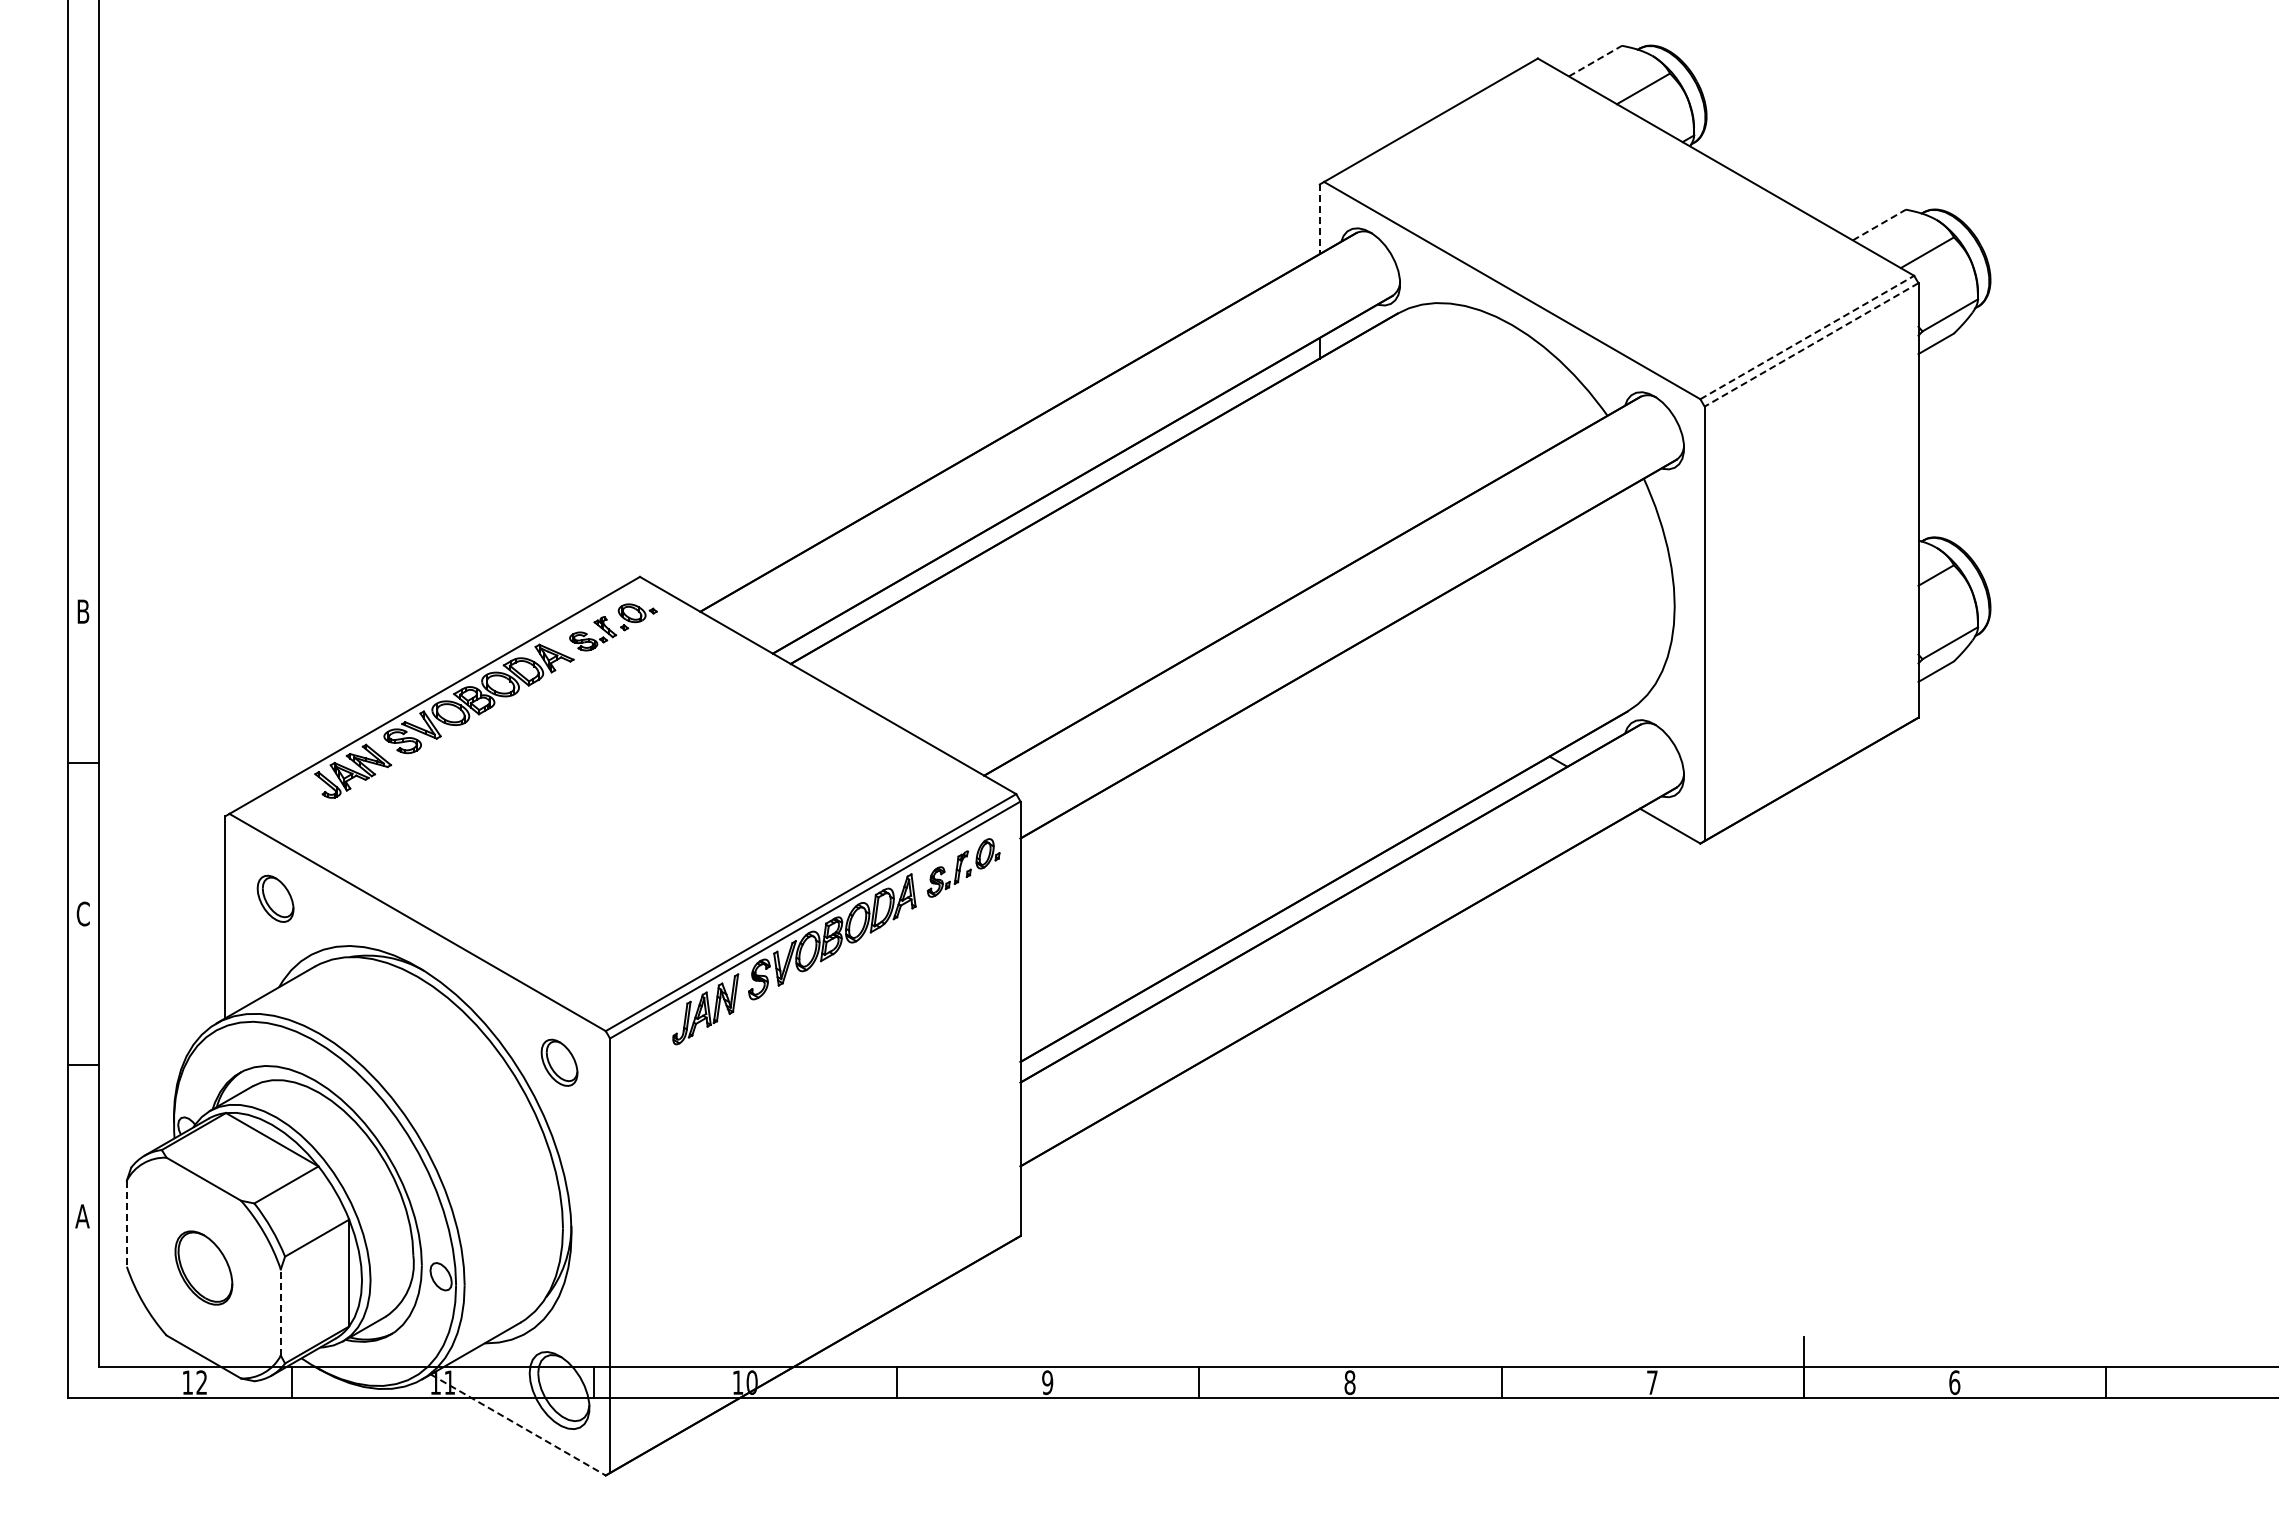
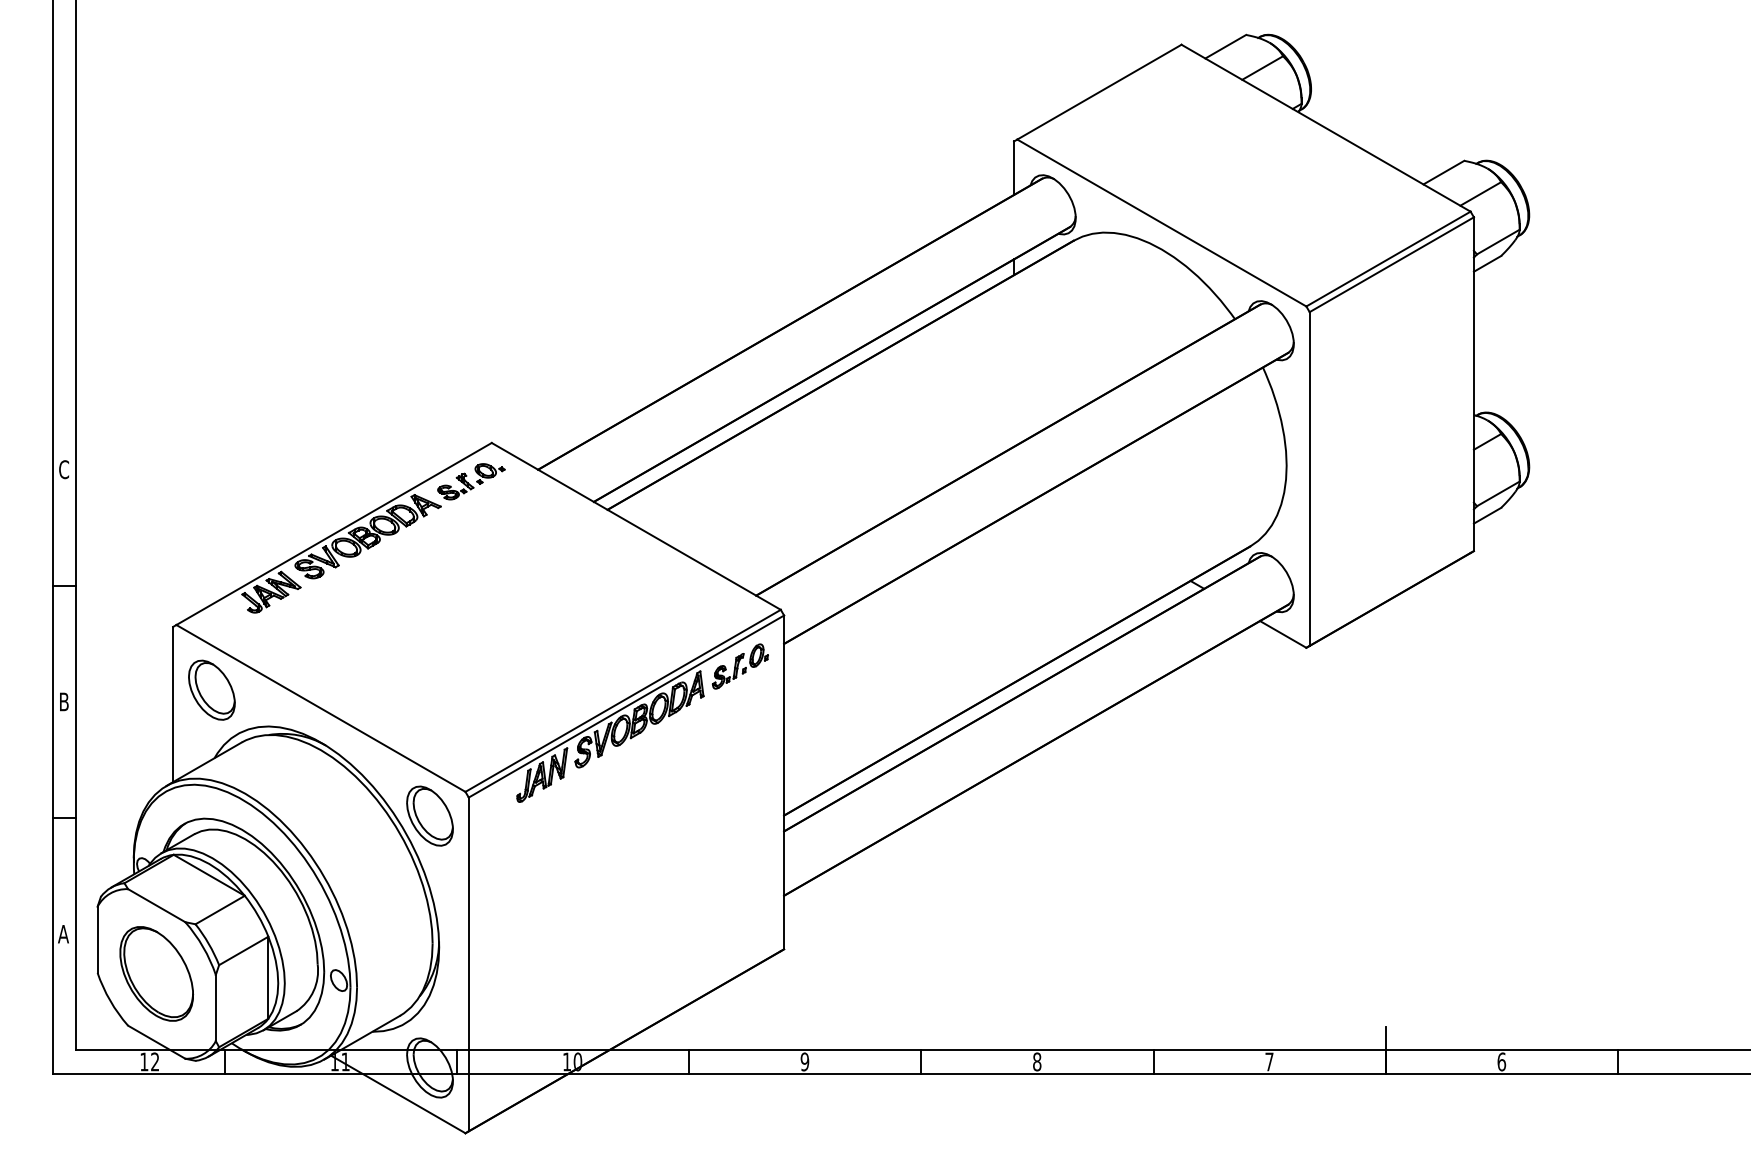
line: (1595, 61) -> (1225, 47), dashed -> solid
line: (1319, 219) -> (1013, 168), dashed -> solid
line: (1879, 225) -> (1443, 173), dashed -> solid
line: (1807, 337) -> (1388, 259), dashed -> solid
line: (1811, 345) -> (1391, 265), dashed -> solid
text: (82, 611) -> (63, 469), B -> C
part: (275, 898) -> (211, 690), size x1.67
text: (82, 913) -> (63, 701), C -> B
part: (559, 1062) -> (429, 815), size x1.67
line: (126, 1224) -> (97, 940), dashed -> solid
part: (203, 1267) -> (156, 973), size x1.67
line: (280, 1312) -> (215, 1008), dashed -> solid
line: (518, 1425) -> (398, 1094), dashed -> solid

